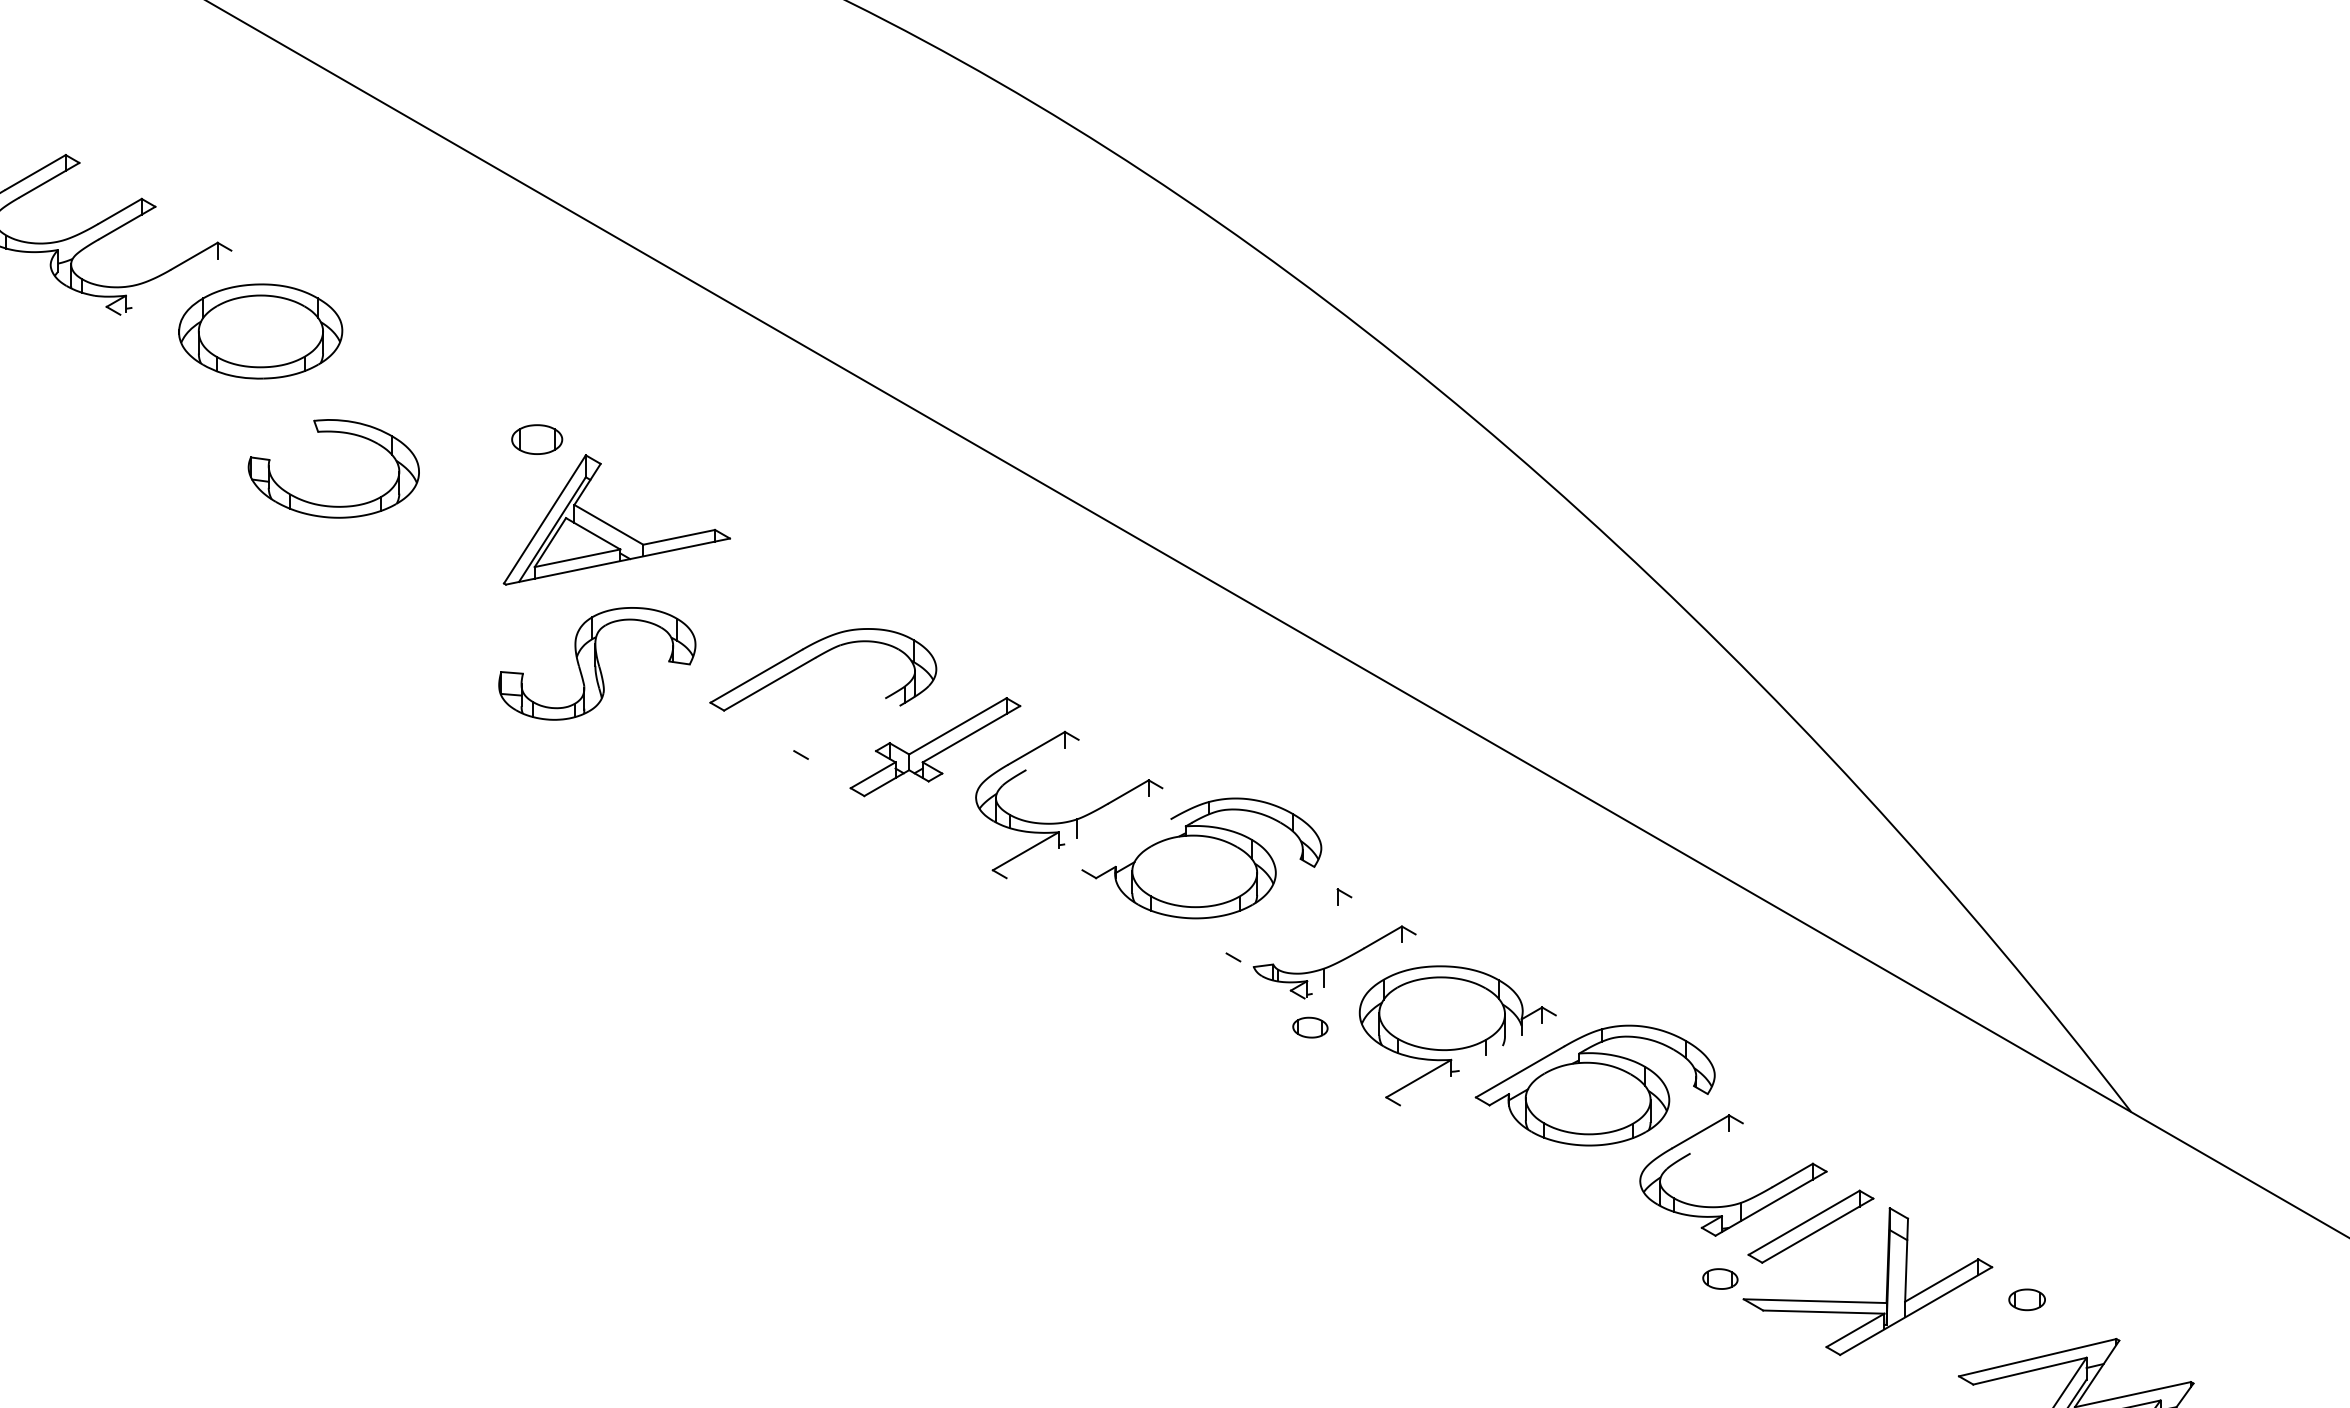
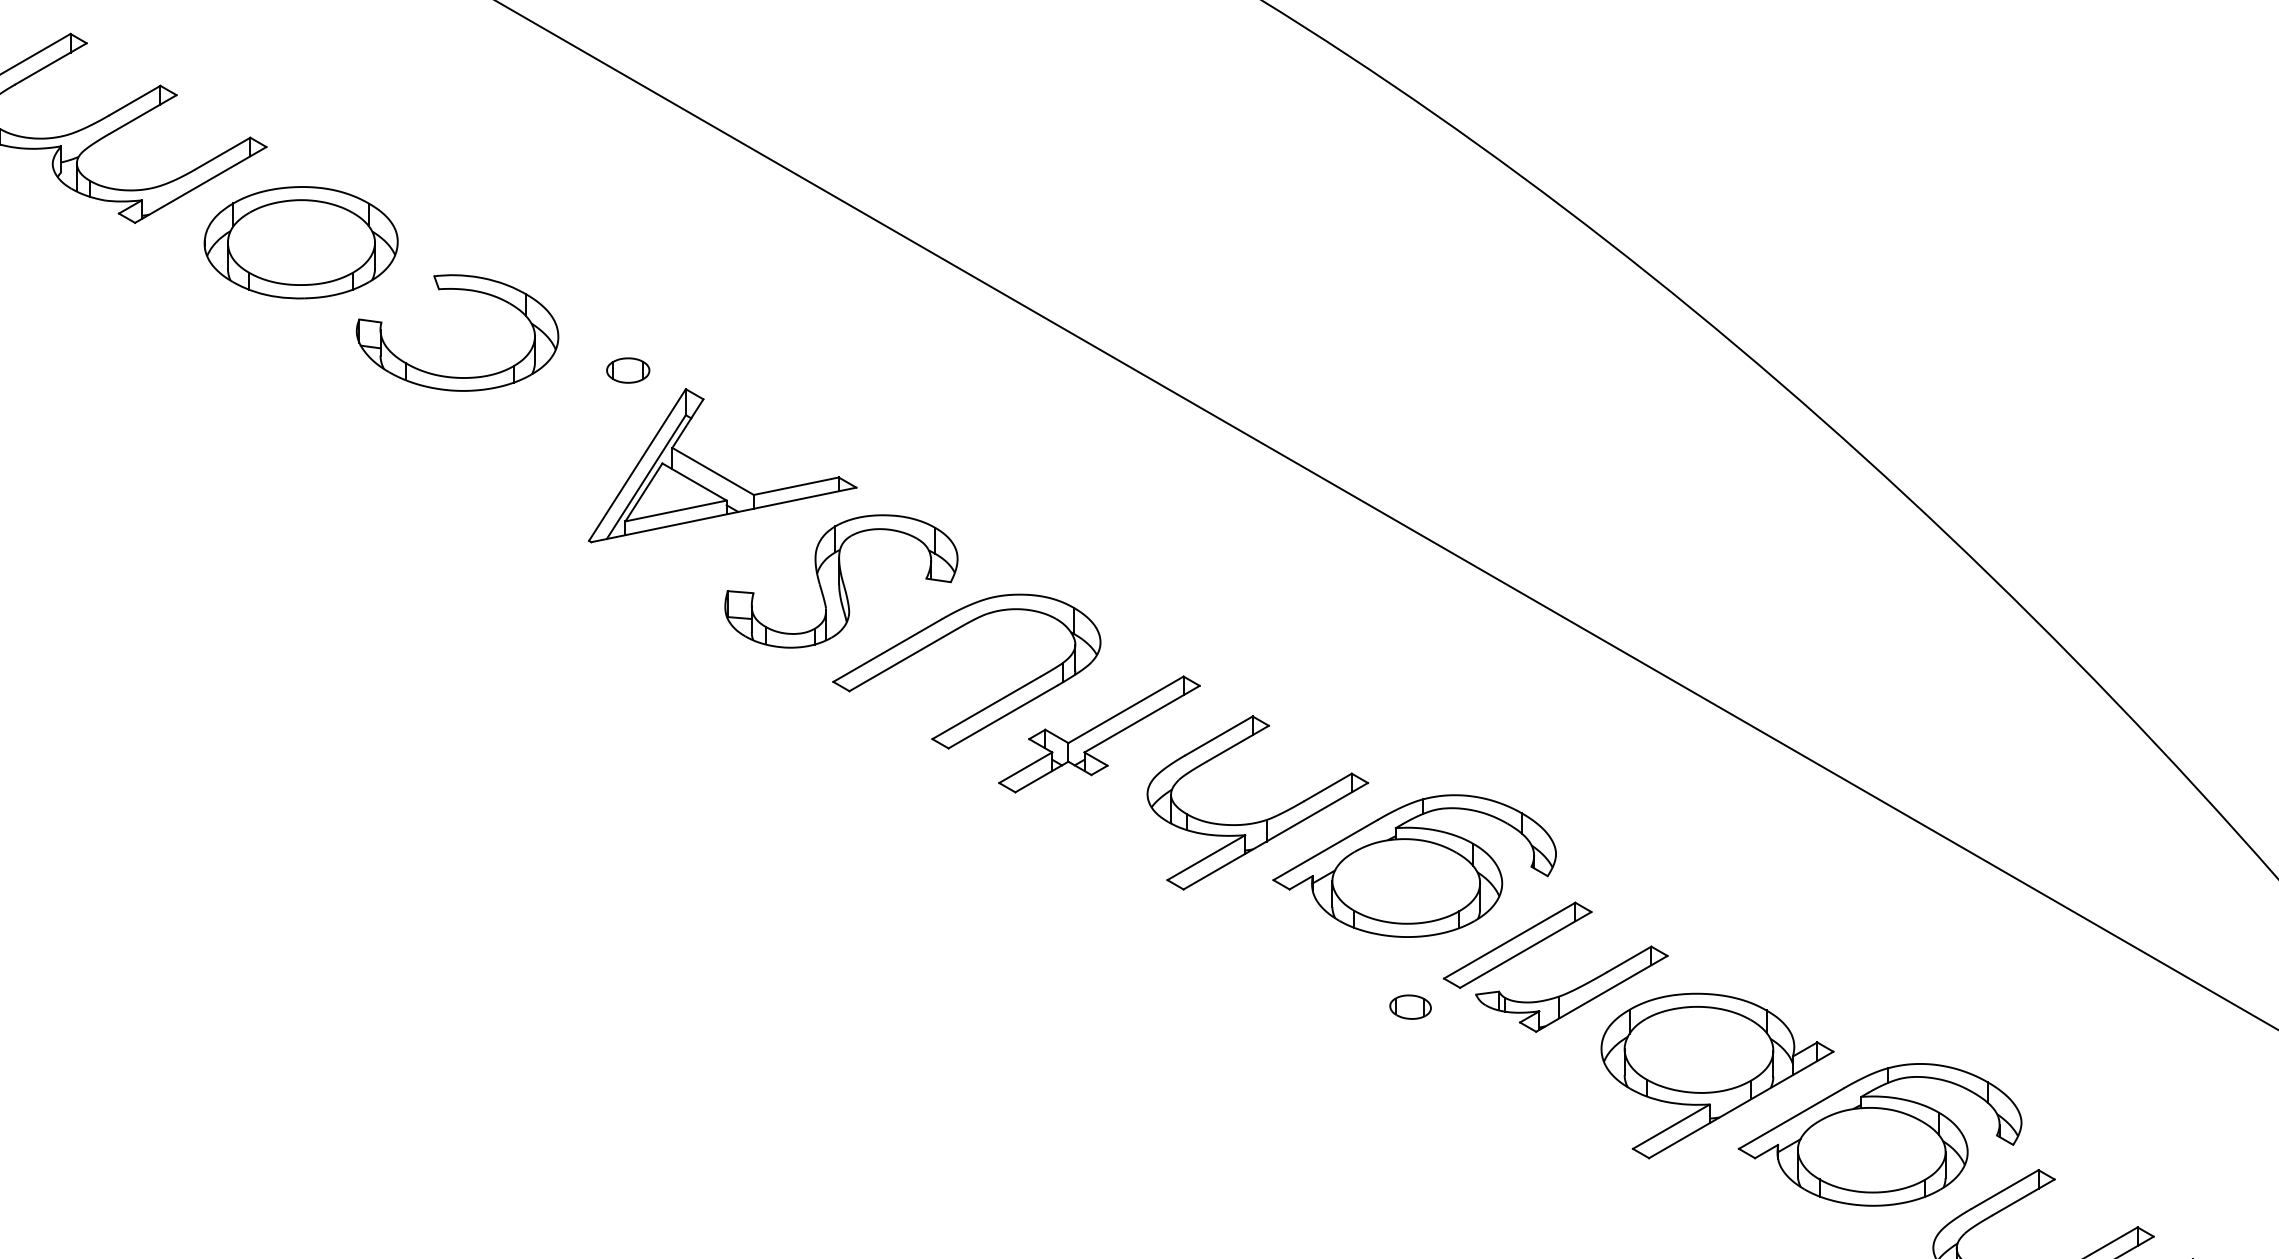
line: (175, 282) -> (200, 184), added
part: (340, 433) -> (465, 291), moved
part: (536, 439) -> (627, 370), size x0.71
part: (597, 663) -> (841, 581), moved
line: (839, 724) -> (985, 707), added
line: (853, 731) -> (1002, 715), added
line: (1052, 754) -> (1237, 743), added
line: (1084, 833) -> (1275, 836), added
line: (1126, 844) -> (1325, 849), added
line: (1281, 921) -> (1508, 940), added
line: (1295, 929) -> (1525, 950), added
line: (1359, 966) -> (1601, 993), added
part: (1310, 1027) -> (1410, 1006), moved
line: (1477, 1060) -> (1740, 1105), added
line: (1716, 1138) -> (2023, 1197), added

